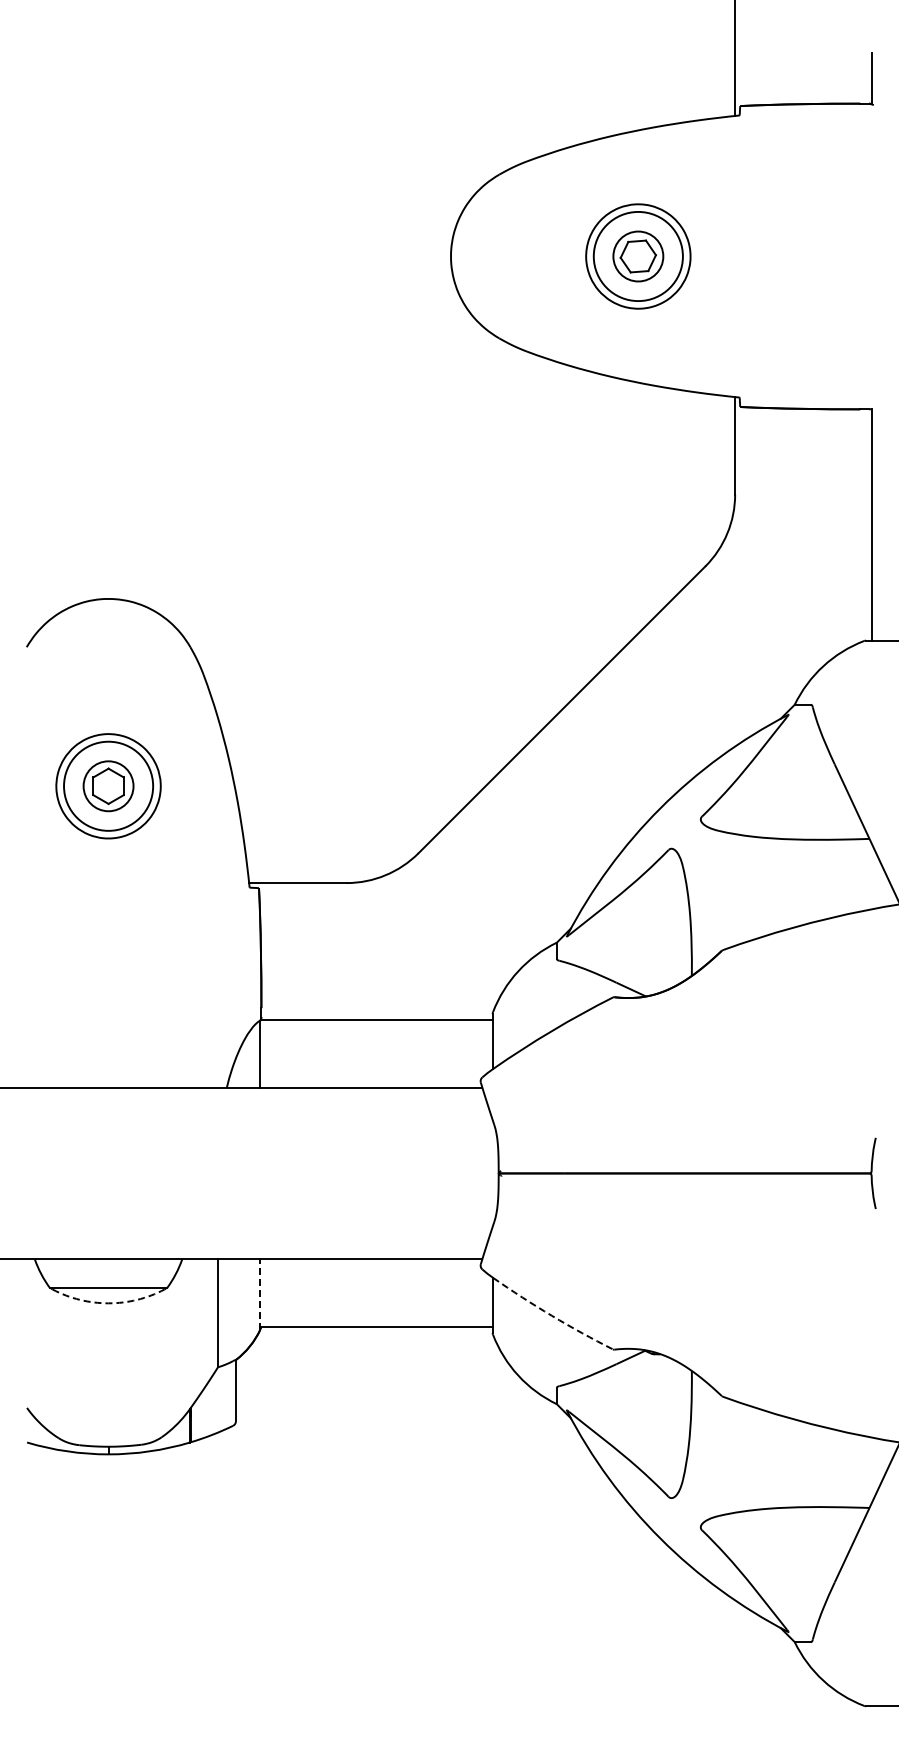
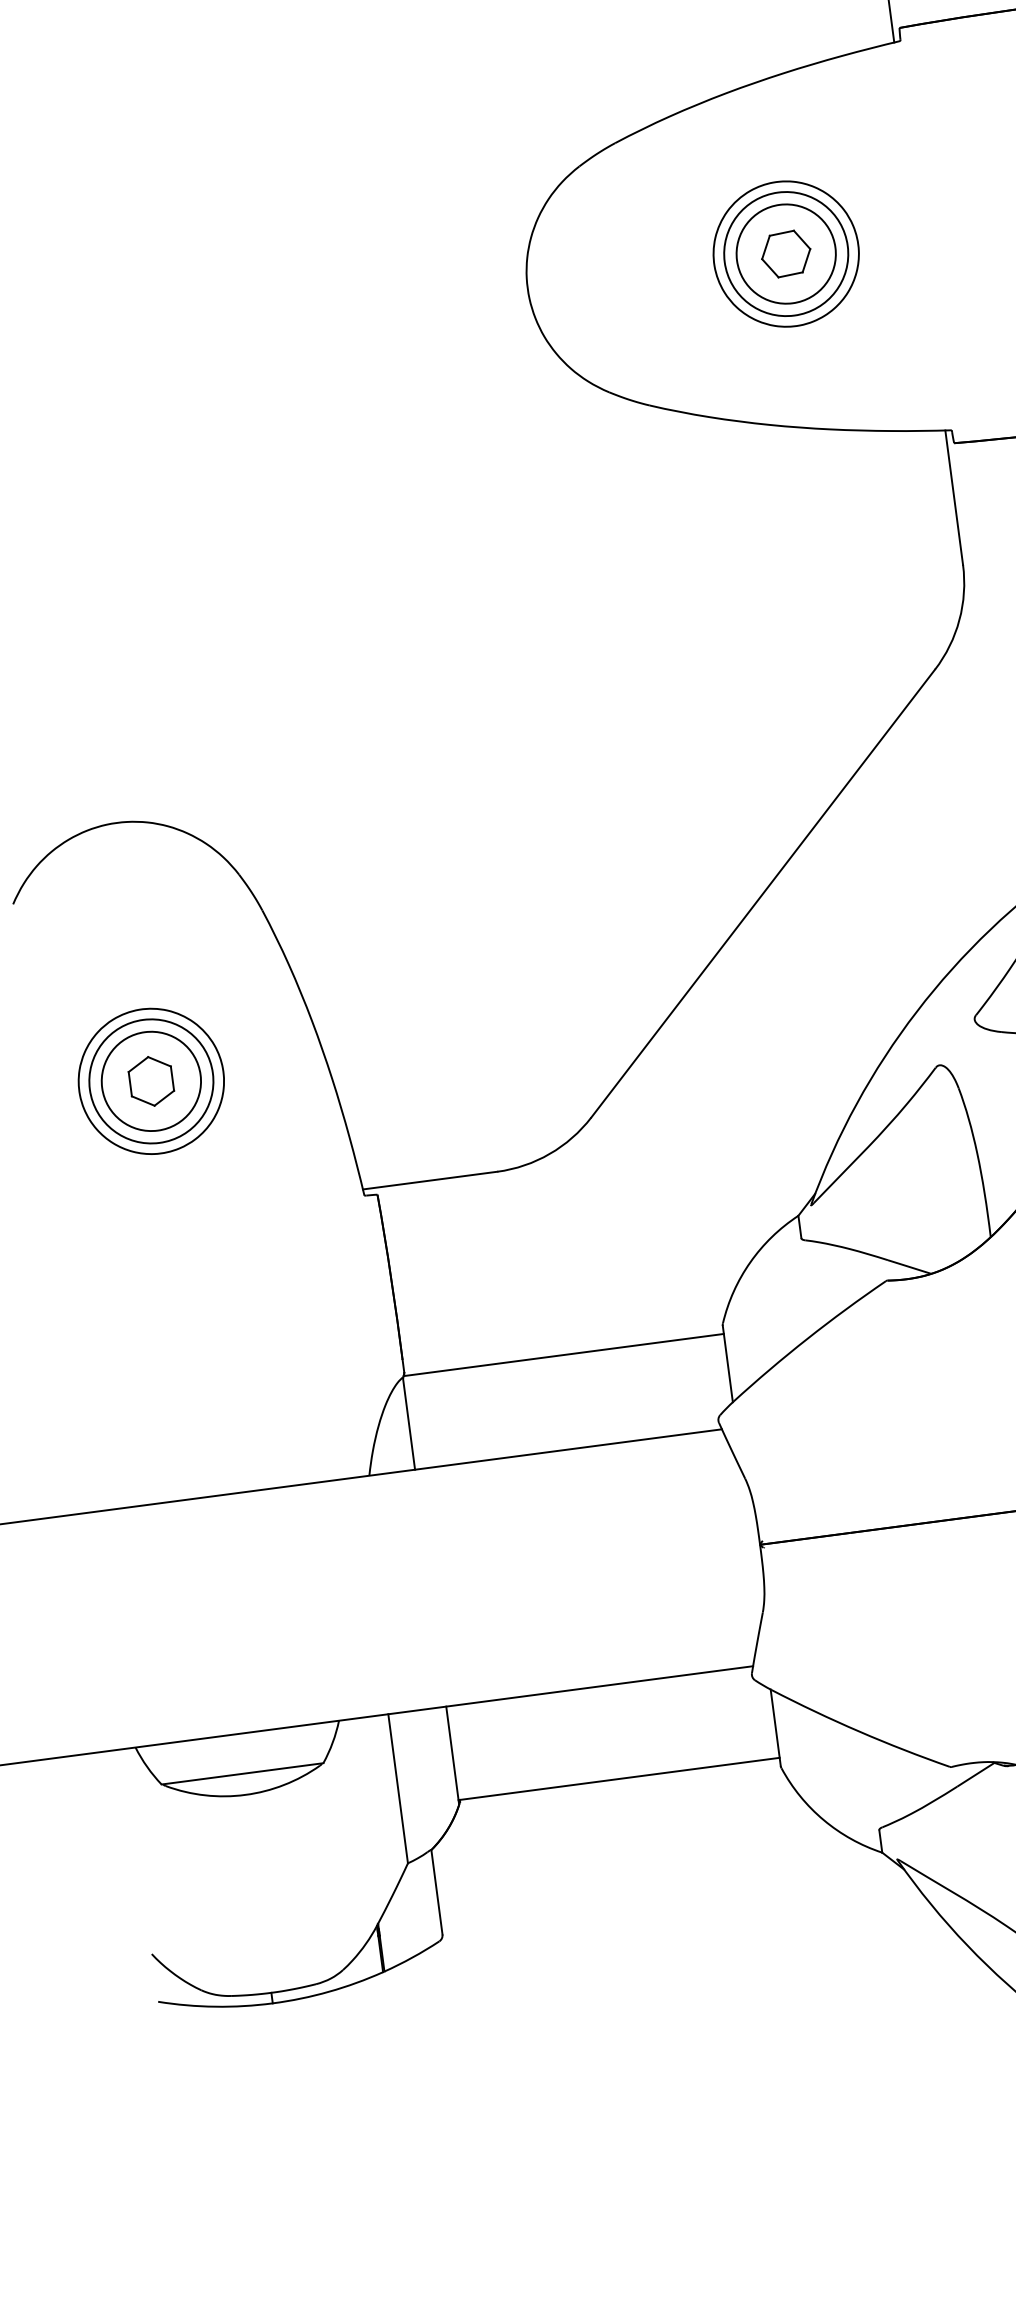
circle: (638, 256) -> (786, 254), size x1.43
circle: (108, 785) -> (151, 1080), size x1.43
line: (259, 1294) -> (451, 1755), dashed -> solid
arc: (108, 1303) -> (245, 1795), dashed -> solid
arc: (551, 1315) -> (858, 1731), dashed -> solid

